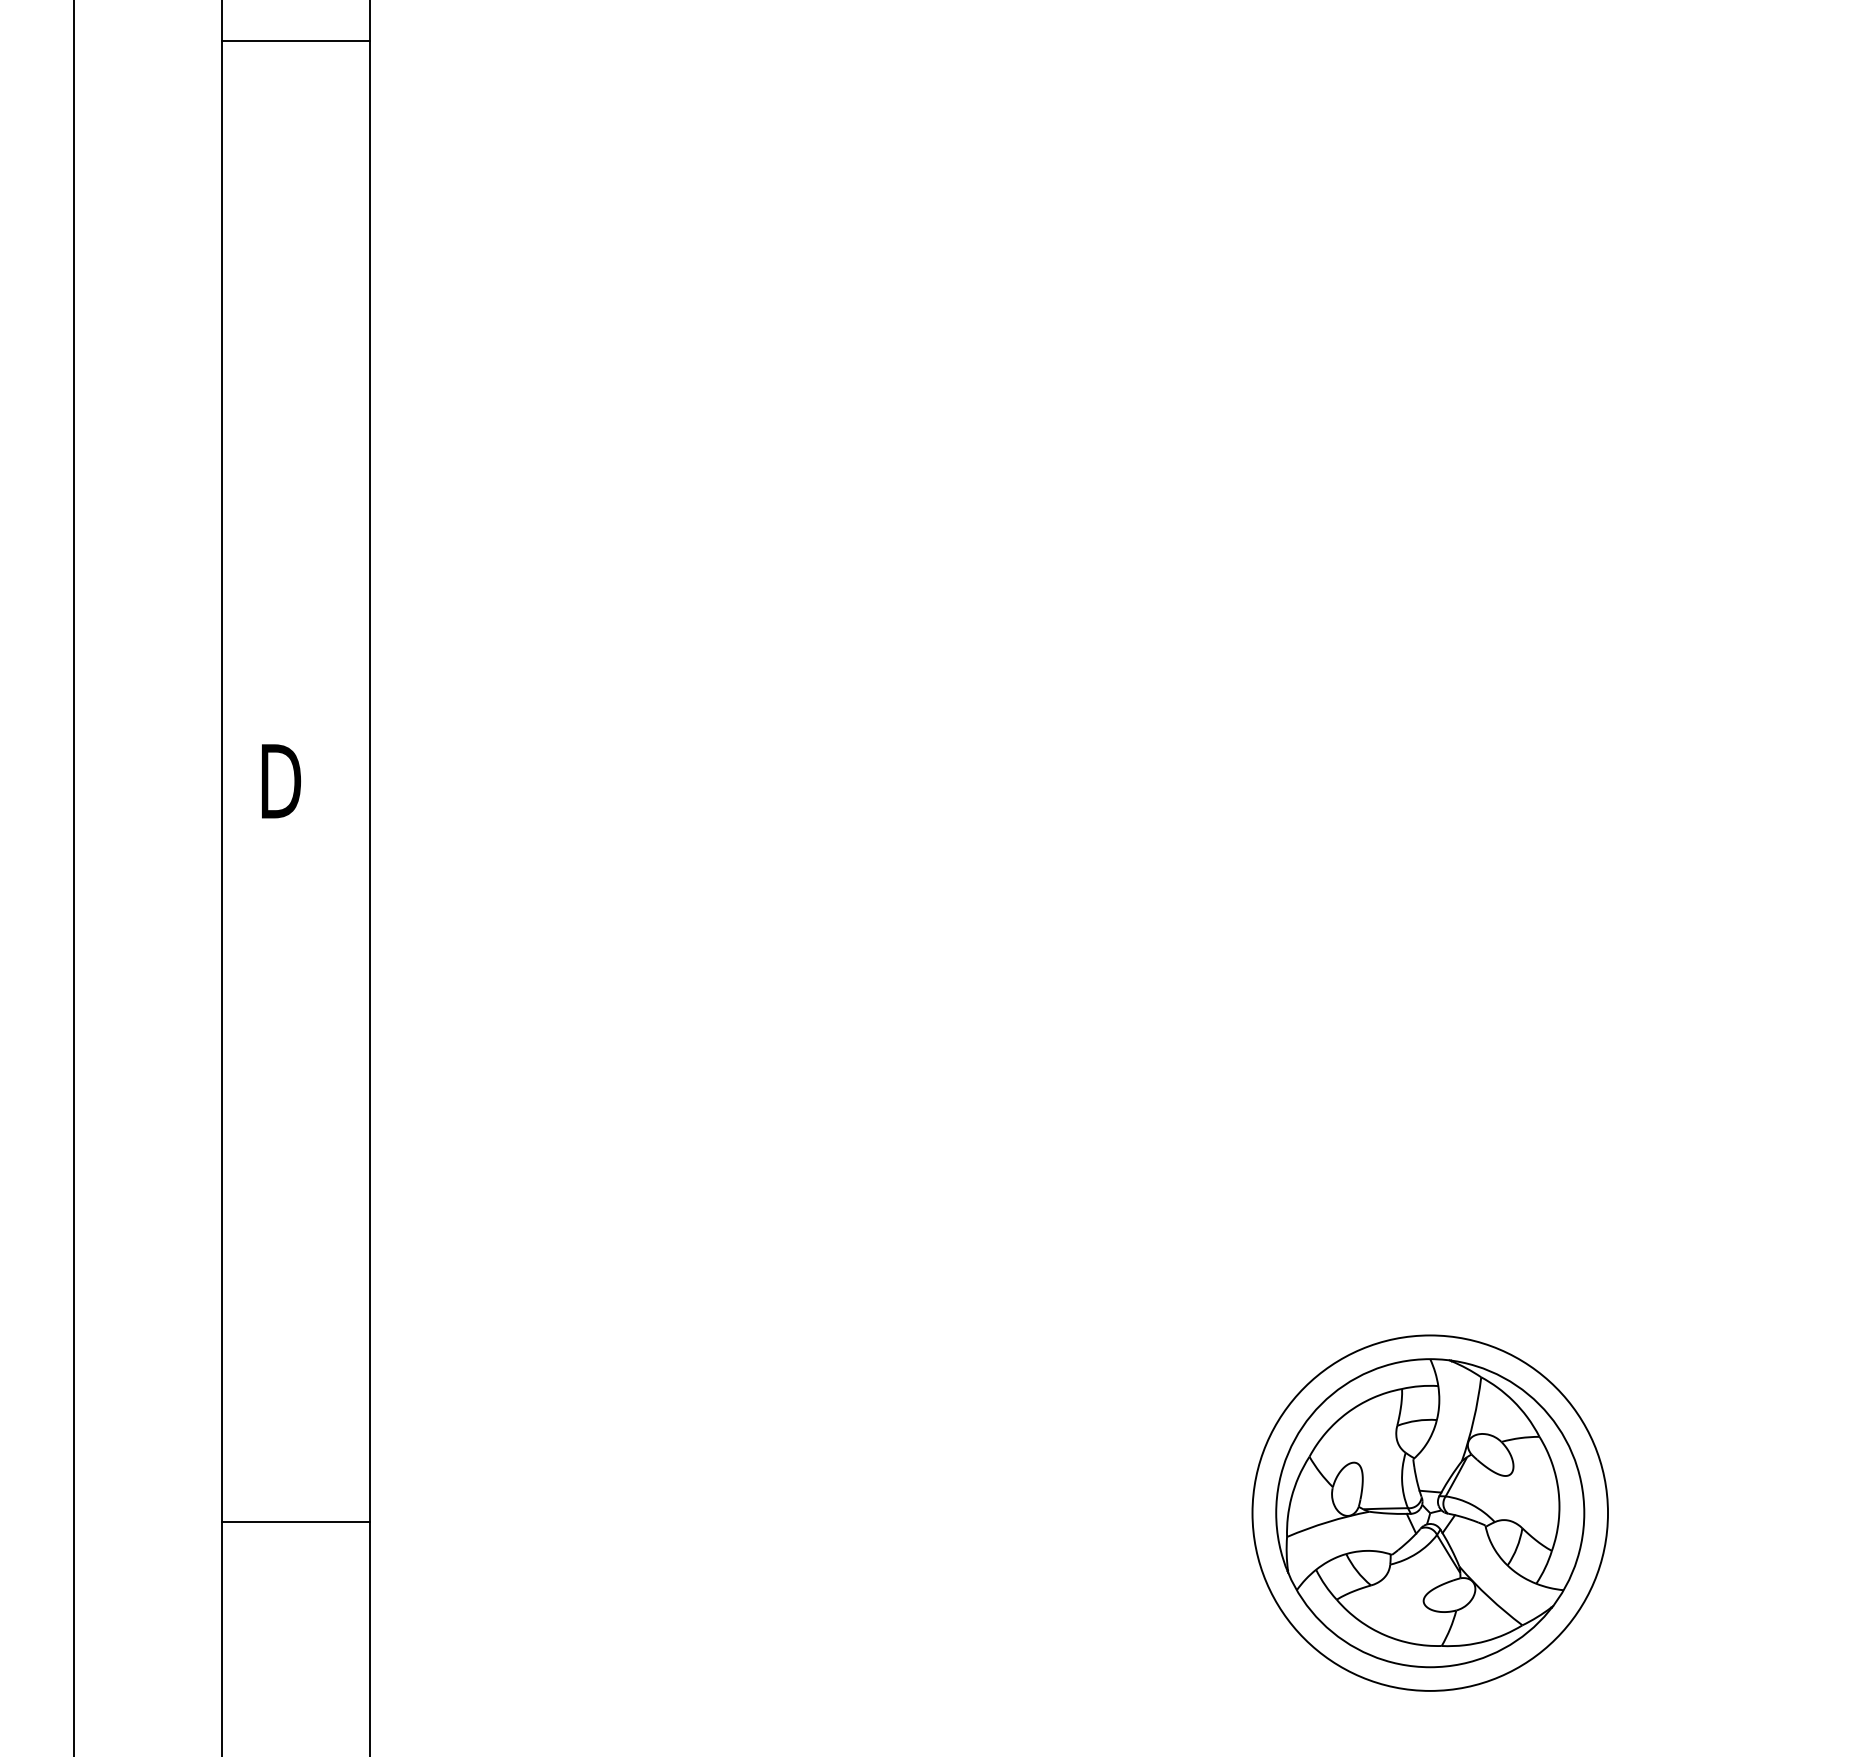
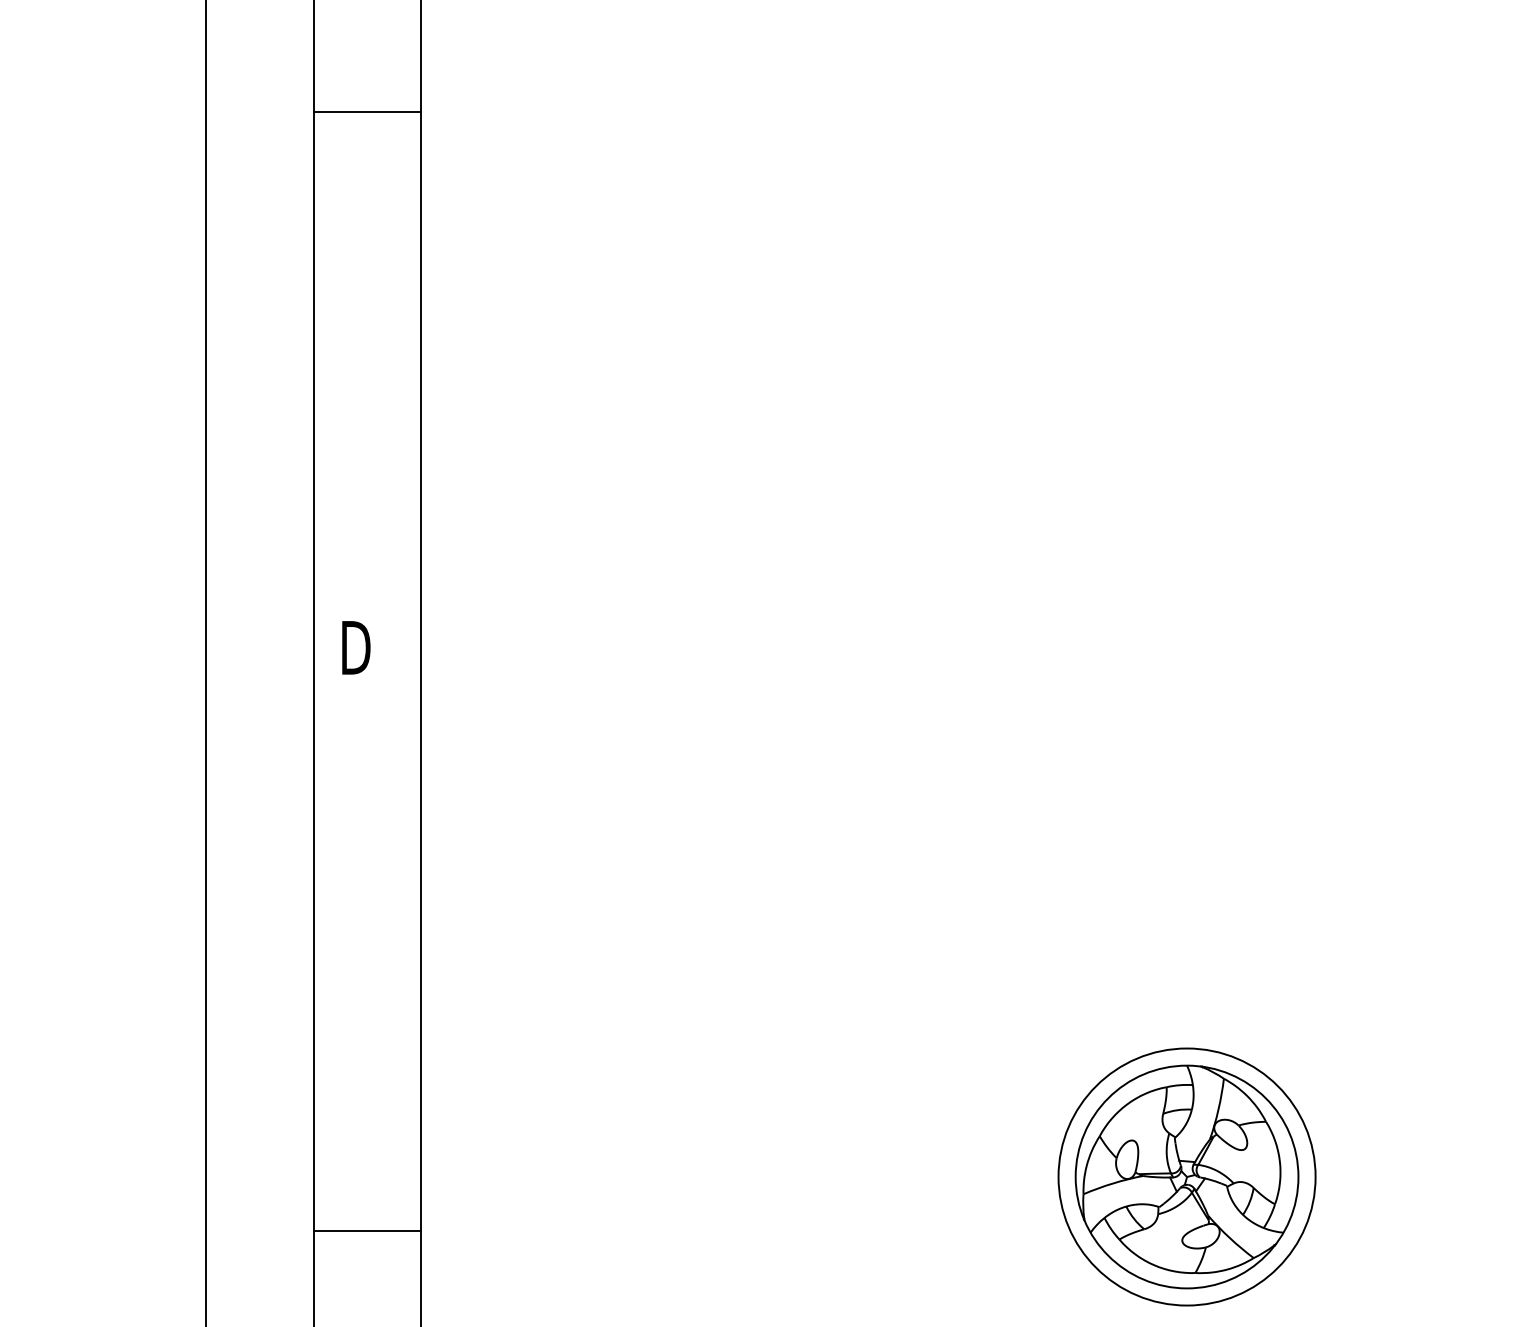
line: (295, 1522) -> (366, 1231), moved

